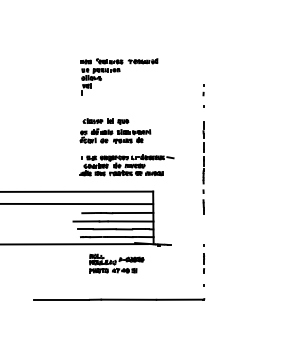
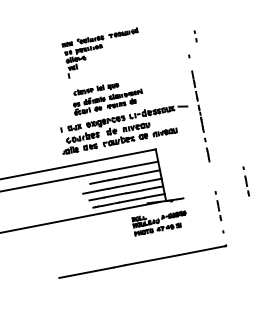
part: (119, 76) -> (103, 52), moved
part: (203, 90) -> (195, 36), moved
part: (126, 165) -> (124, 128), size x1.4
line: (235, 239) -> (245, 181), added
part: (116, 263) -> (159, 221), moved

